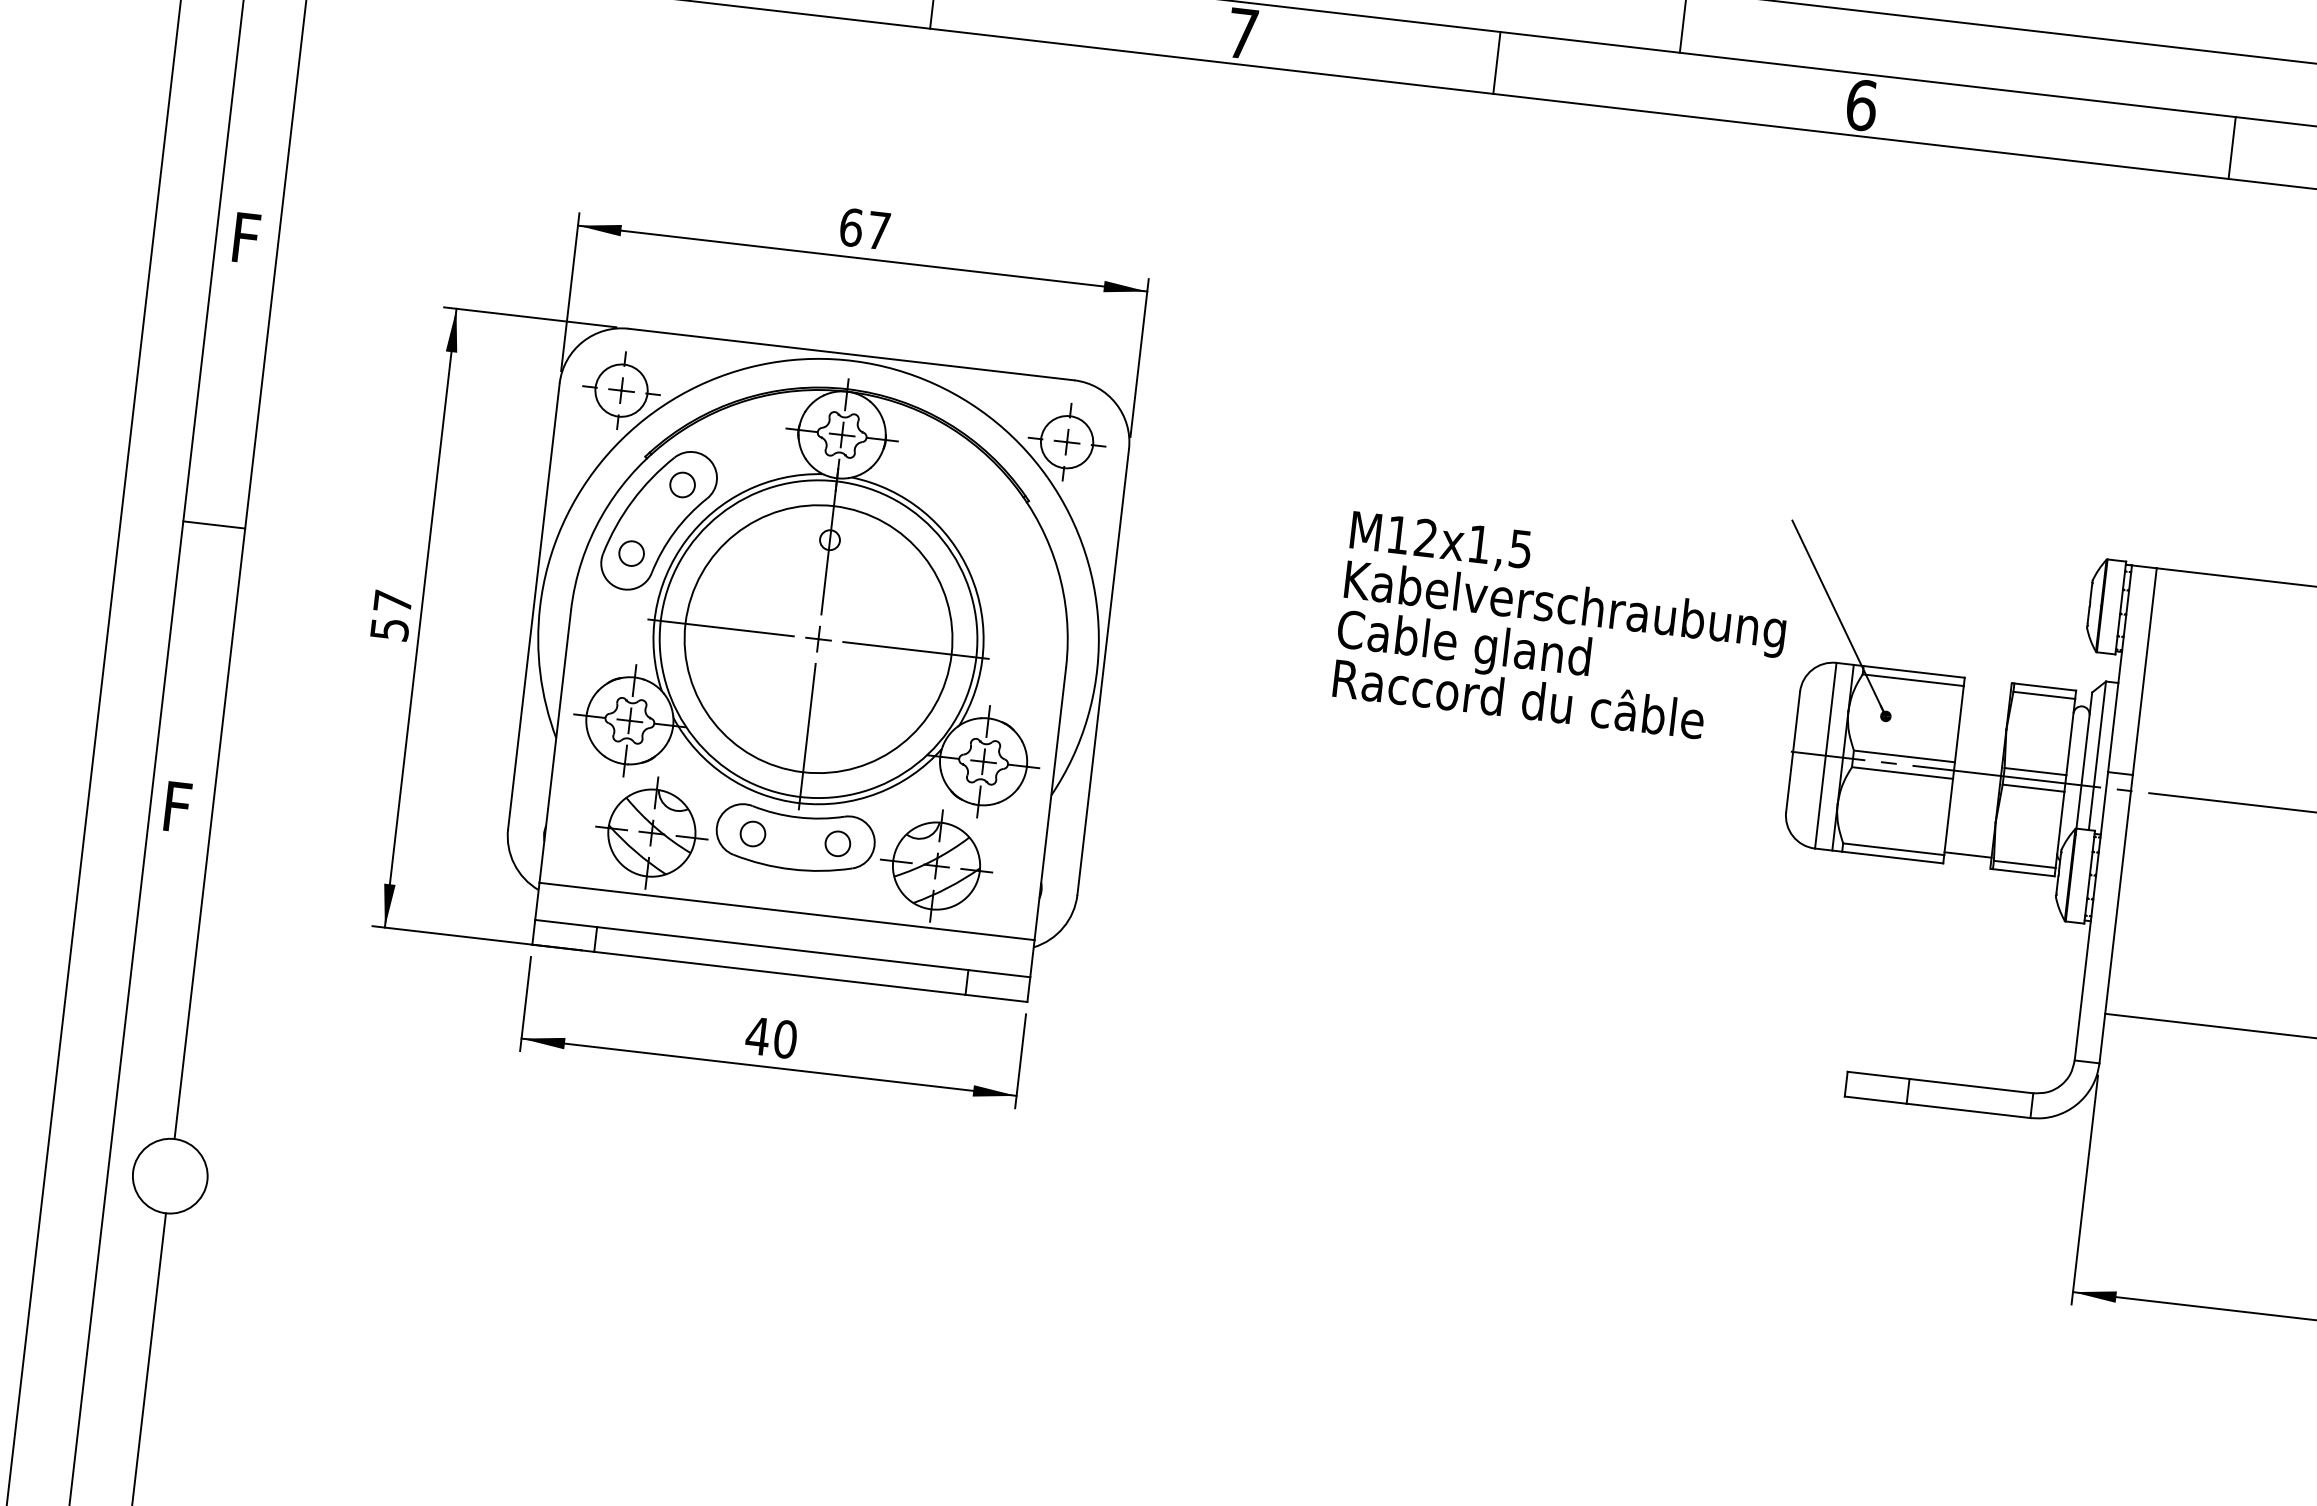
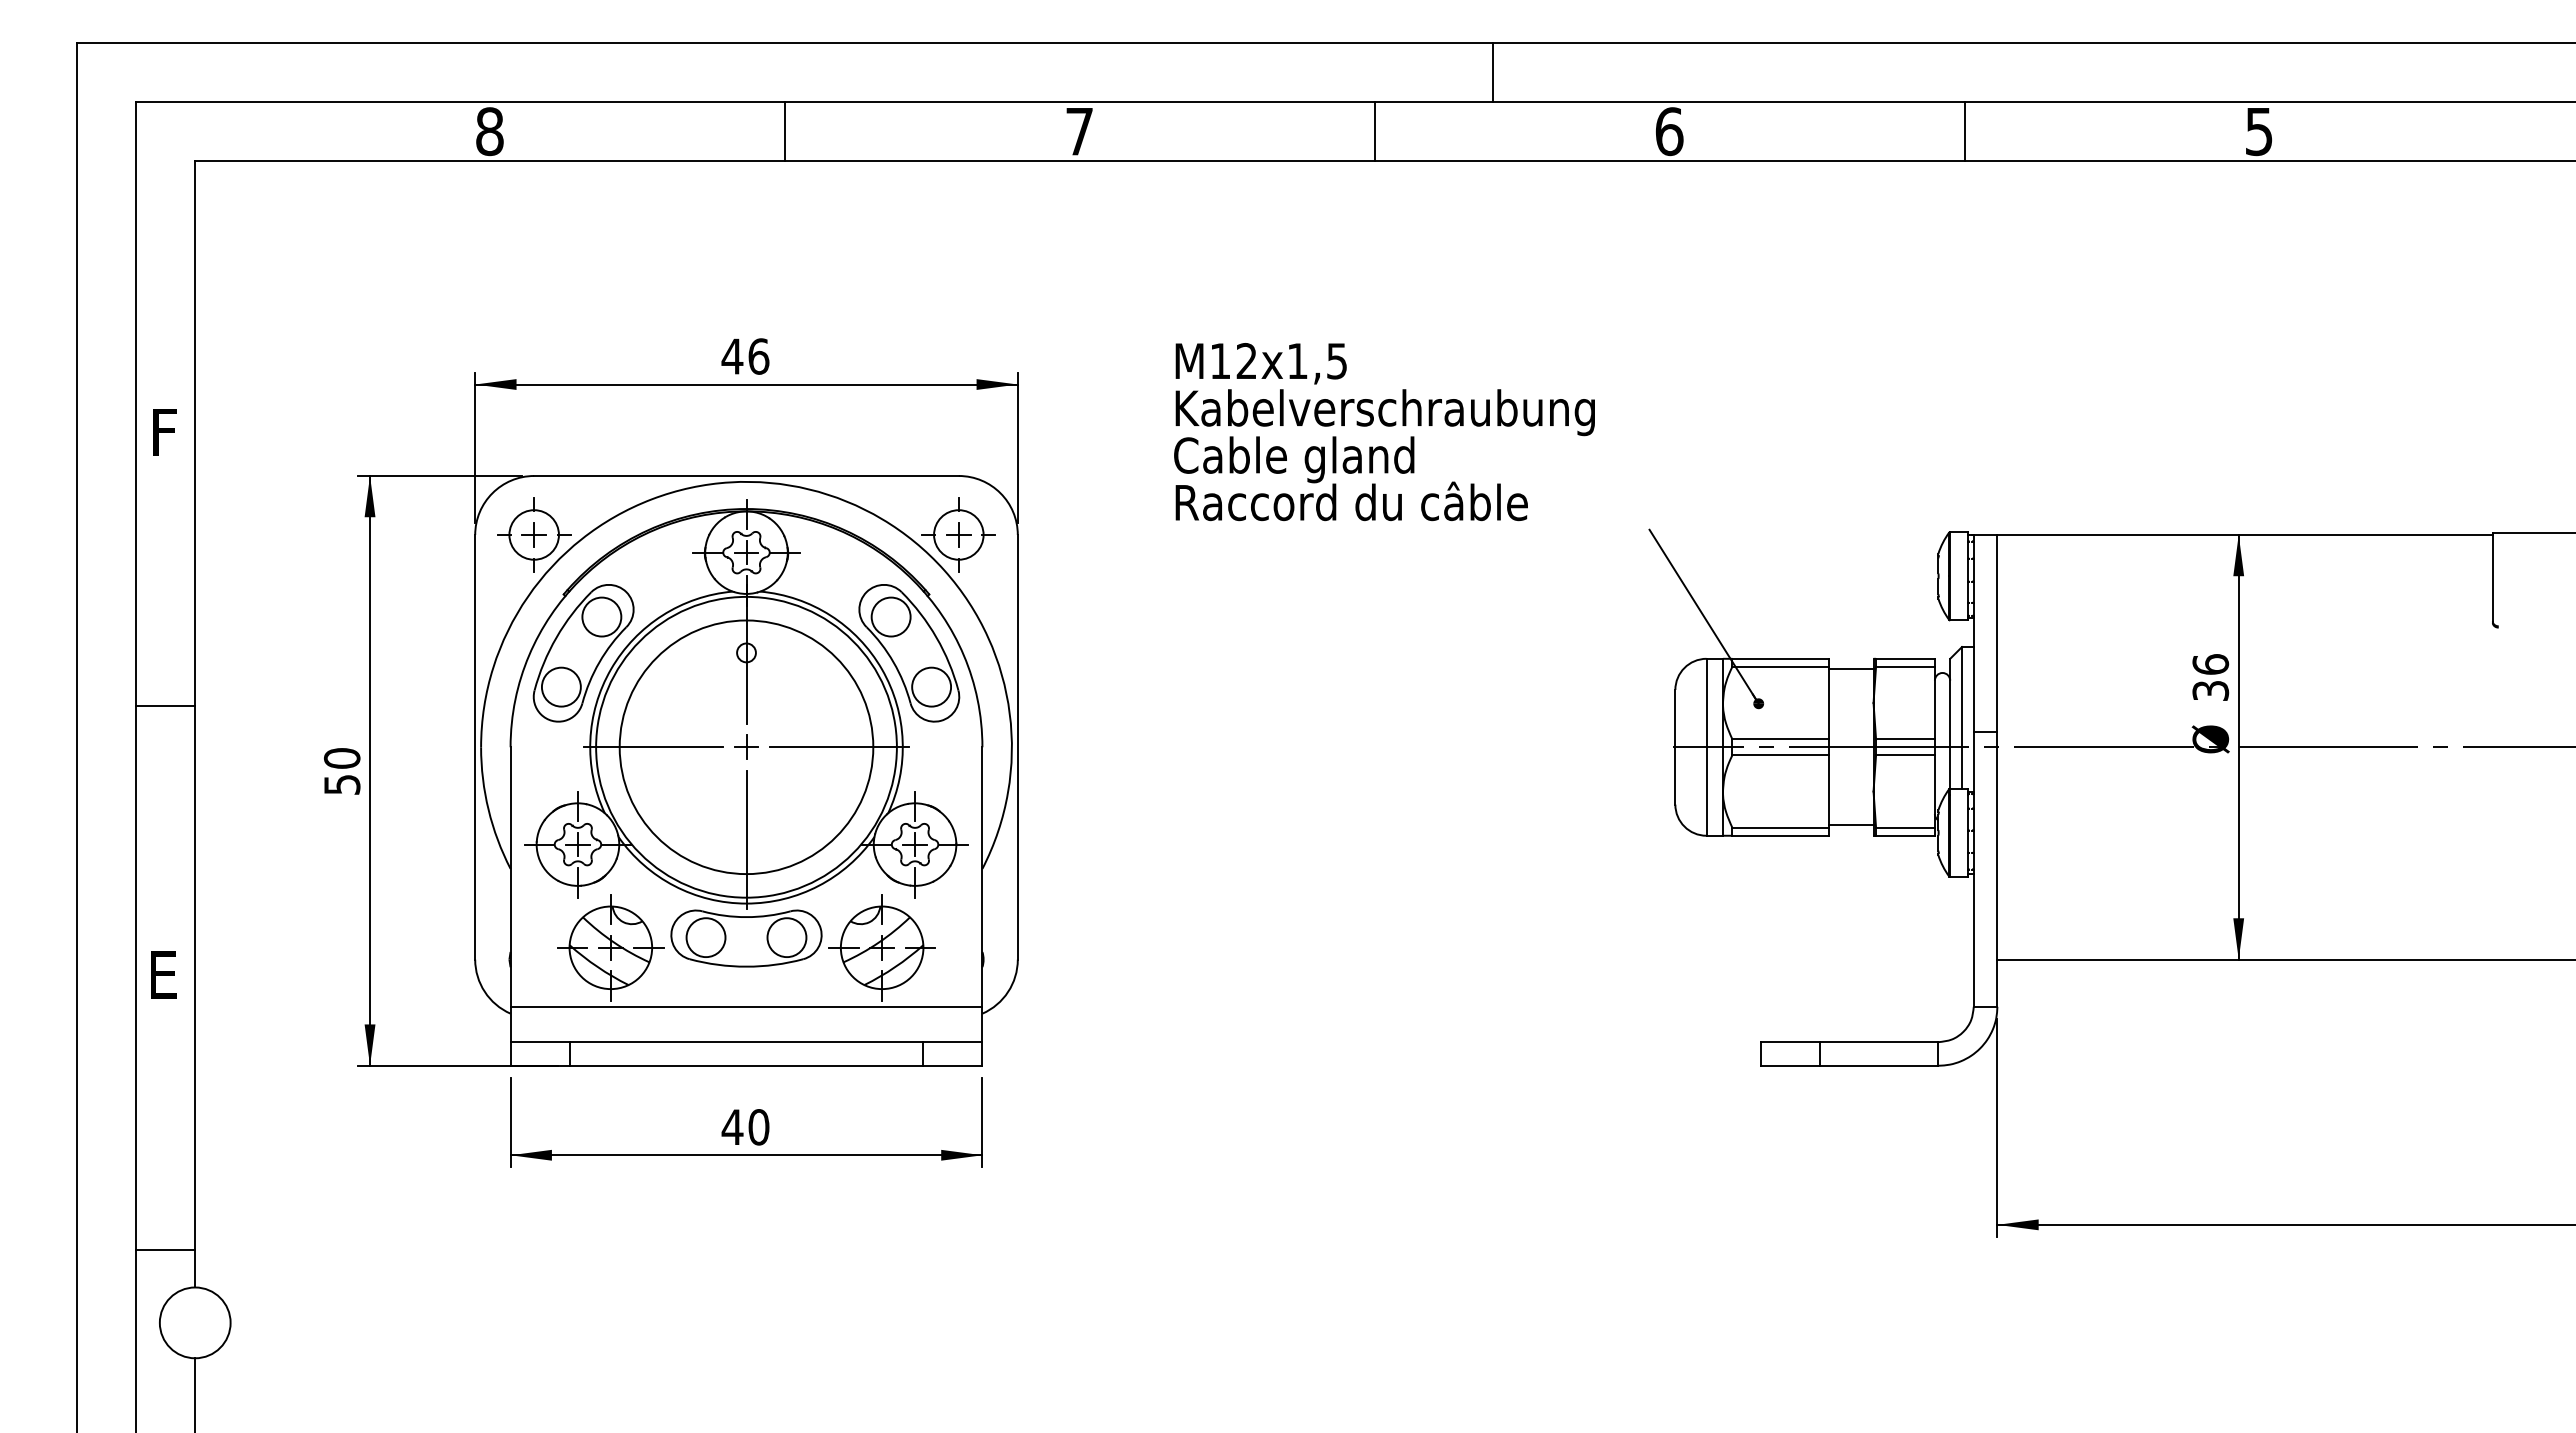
line: (1496, 62) -> (1374, 131), moved
line: (2232, 148) -> (1964, 131), moved
text: (864, 229) -> (745, 356), 67 -> 46
circle: (682, 484) -> (601, 616), size x1.67
circle: (630, 552) -> (560, 686), size x1.67
part: (1000, 560) -> (909, 653), added
text: (392, 601) -> (341, 758), 57 -> 50
text: (1561, 629) -> (1384, 432), moved
line: (1986, 691) -> (1850, 669), added
text: (182, 807) -> (166, 974), F -> E
circle: (752, 833) -> (705, 937), size x1.67
circle: (837, 843) -> (786, 937), size x1.67
line: (147, 1096) -> (165, 1250), added

